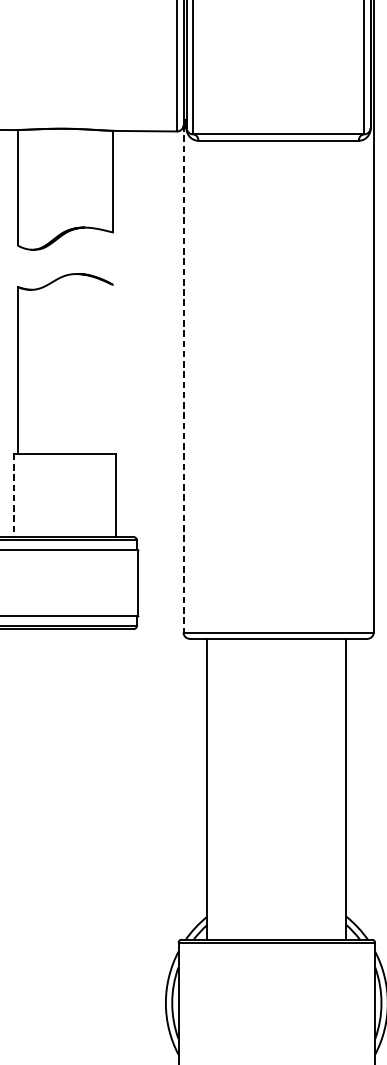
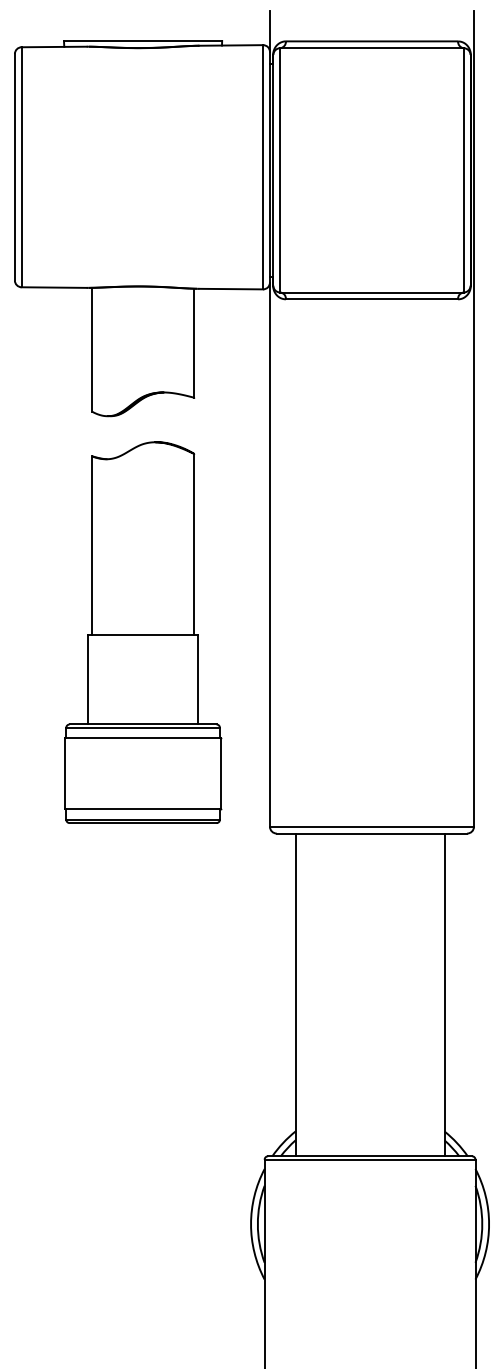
line: (113, 369) -> (194, 544), added
line: (183, 379) -> (269, 555), dashed -> solid
line: (14, 495) -> (88, 679), dashed -> solid

